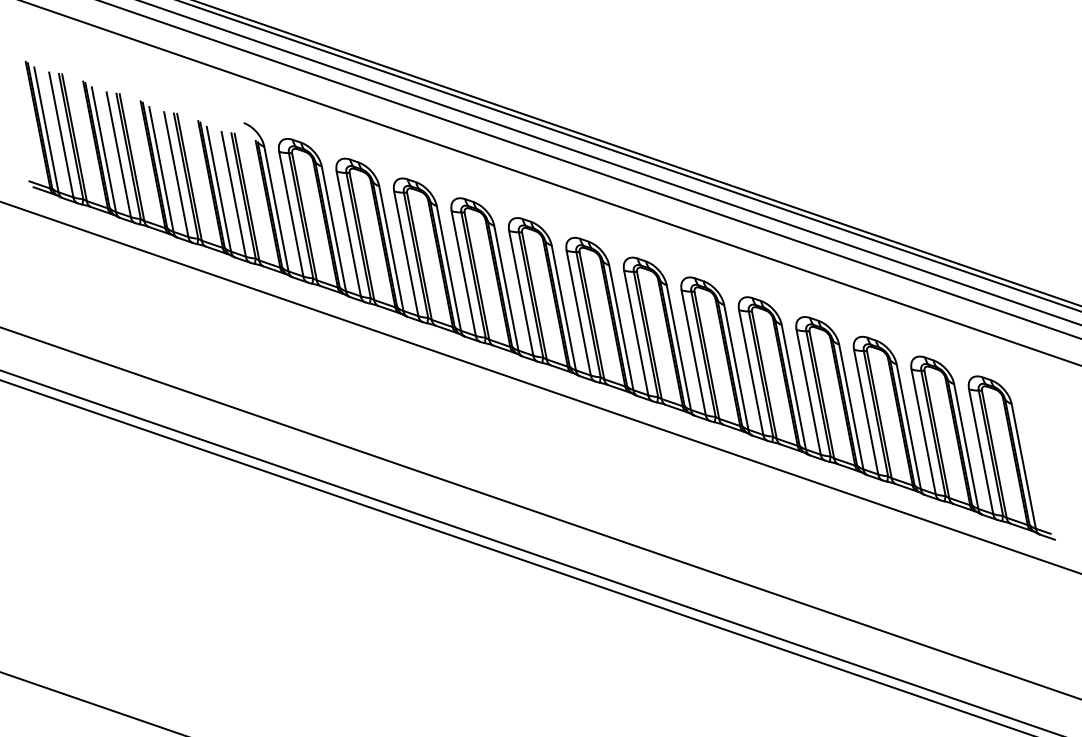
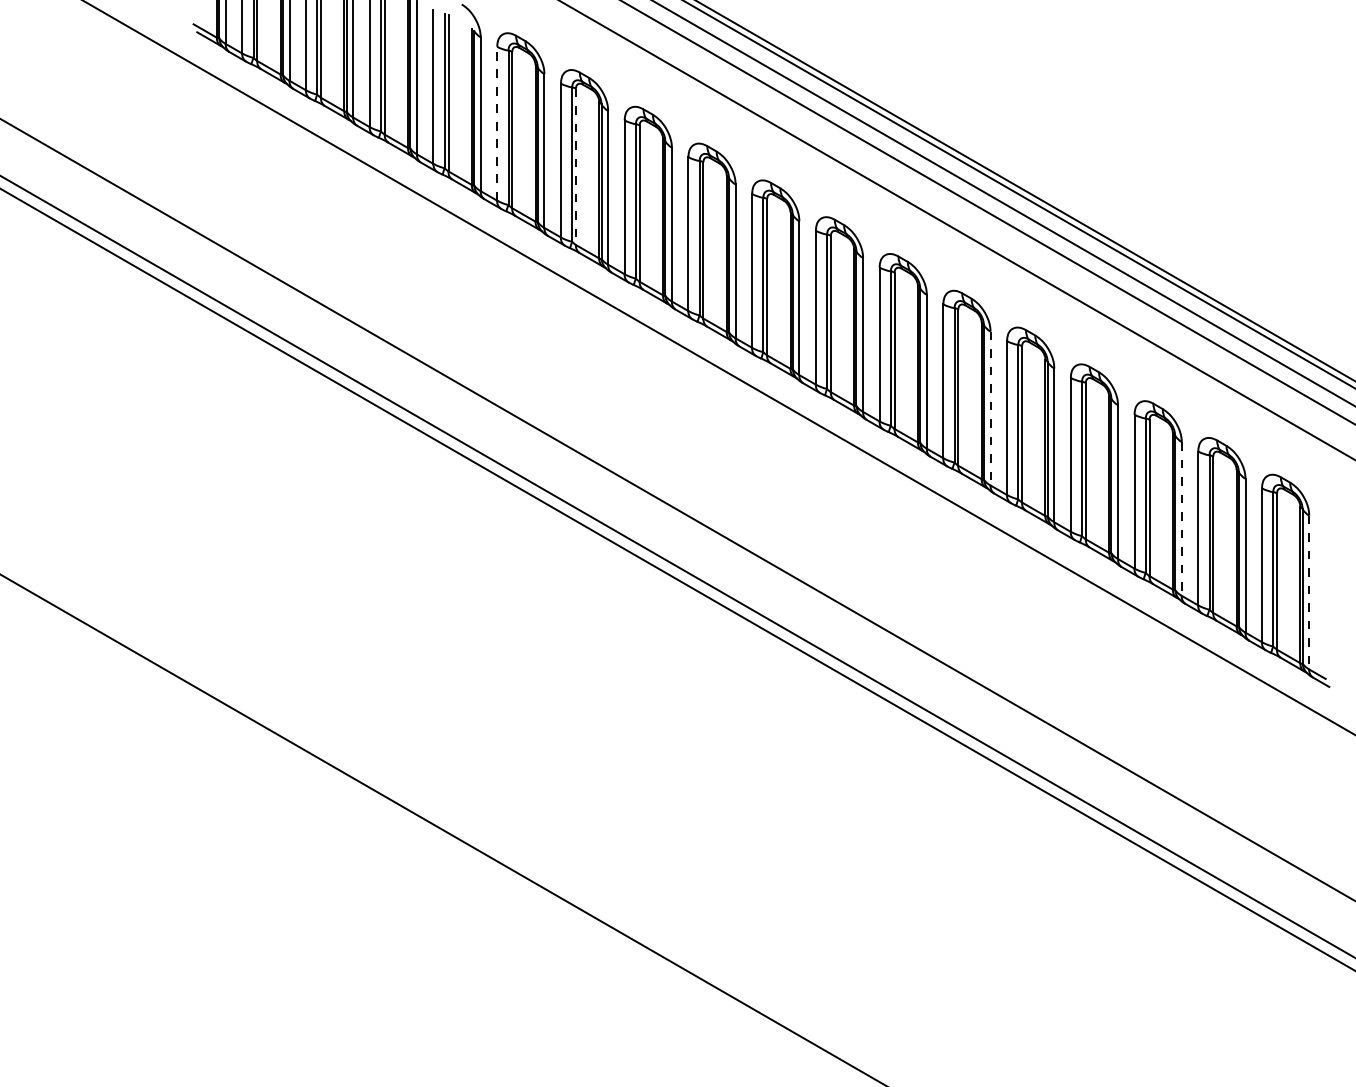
line: (291, 213) -> (497, 123), solid -> dashed
line: (362, 237) -> (576, 167), solid -> dashed
line: (736, 367) -> (990, 408), solid -> dashed
line: (908, 426) -> (1181, 518), solid -> dashed
line: (1023, 466) -> (1309, 592), solid -> dashed

